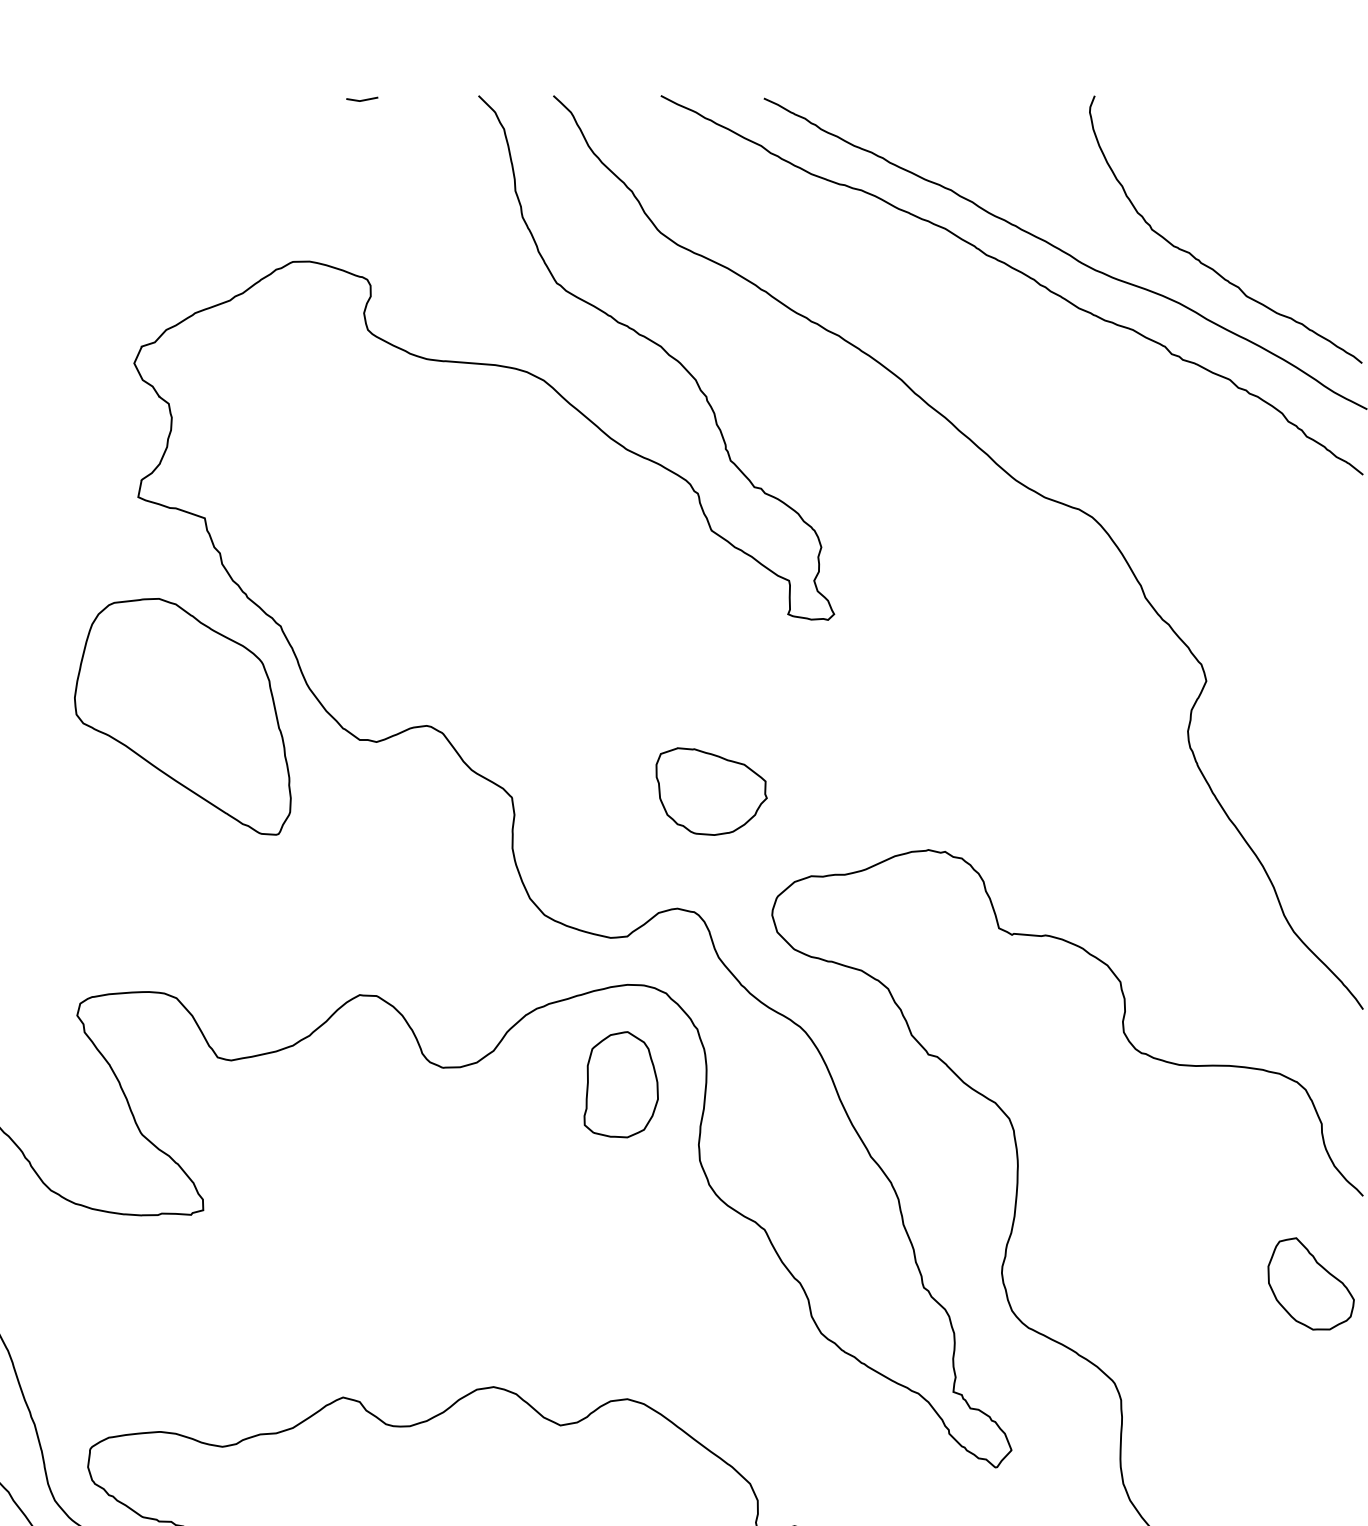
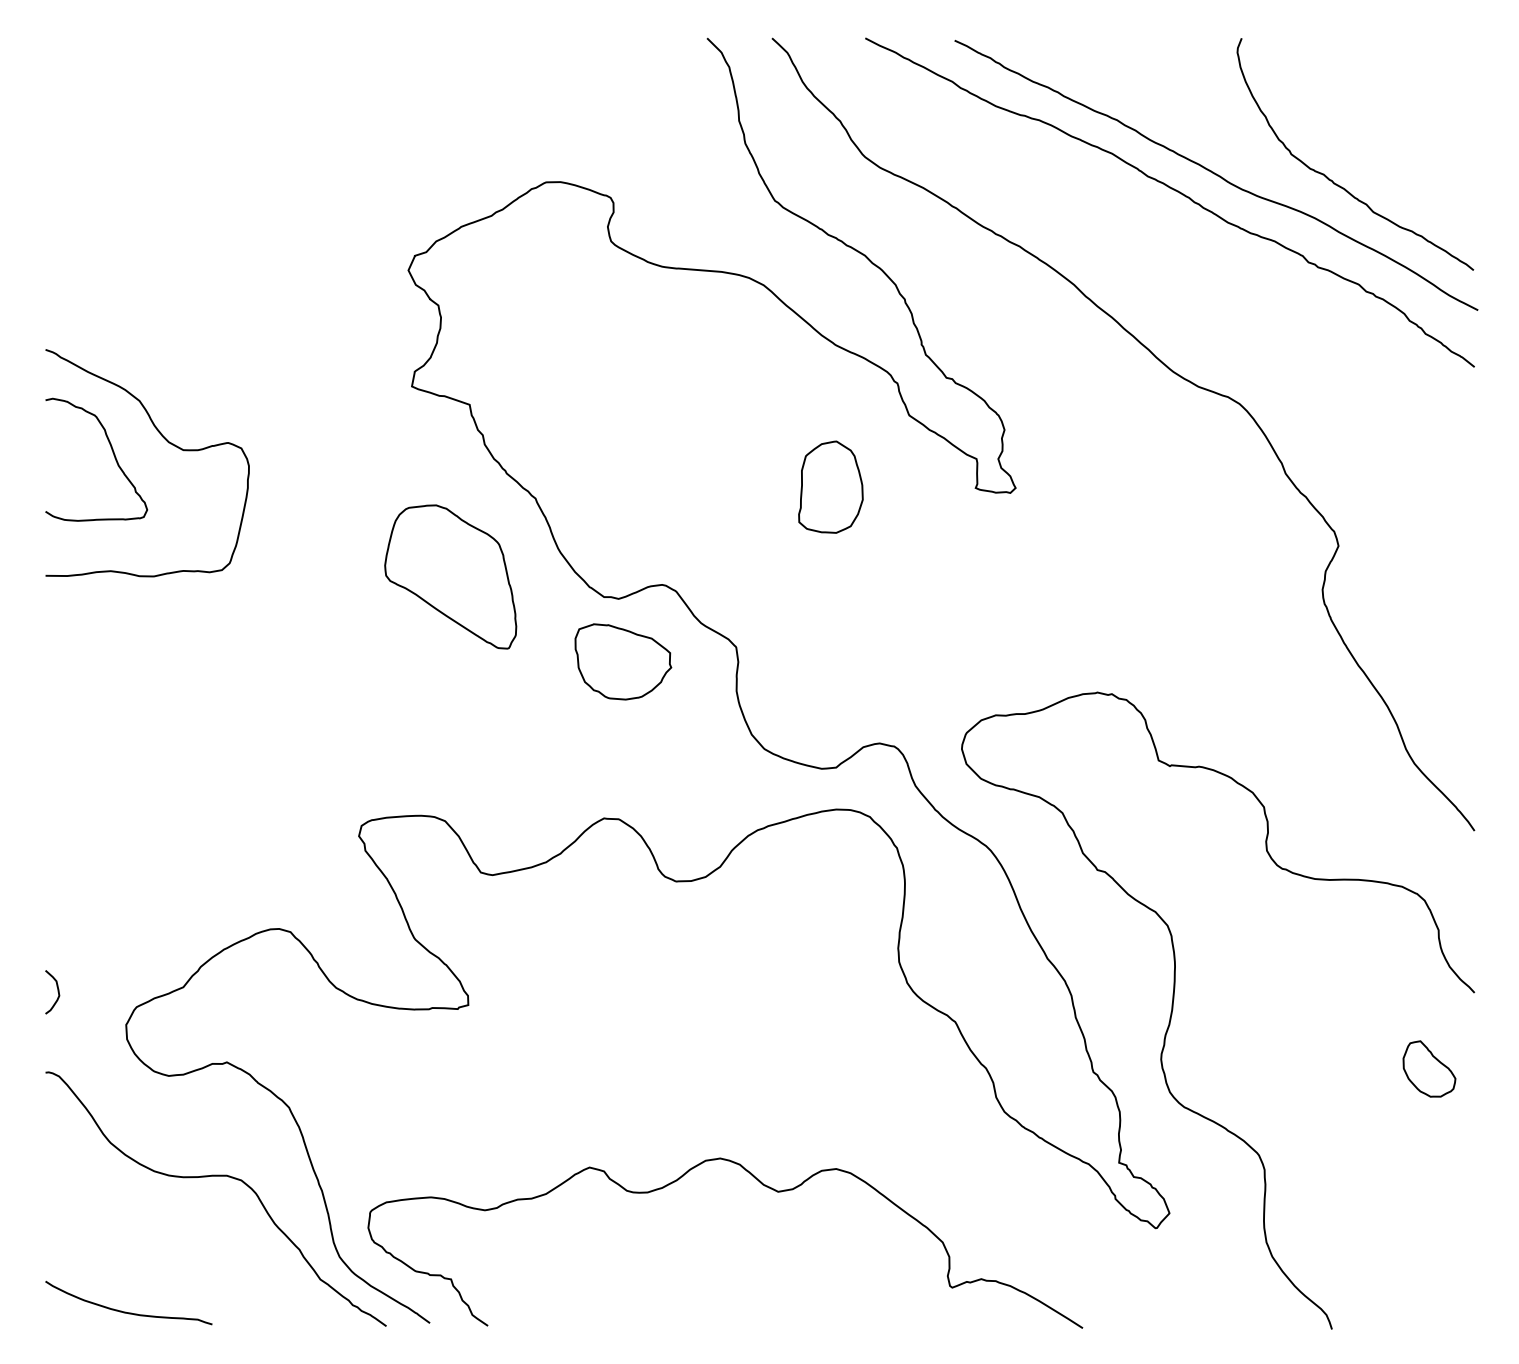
line: (362, 99) -> (606, 41), removed
part: (182, 716) -> (450, 576), size x0.7
part: (711, 791) -> (623, 661), moved
part: (620, 1083) -> (830, 486), moved
part: (1311, 1283) -> (1429, 1068), size x0.7

